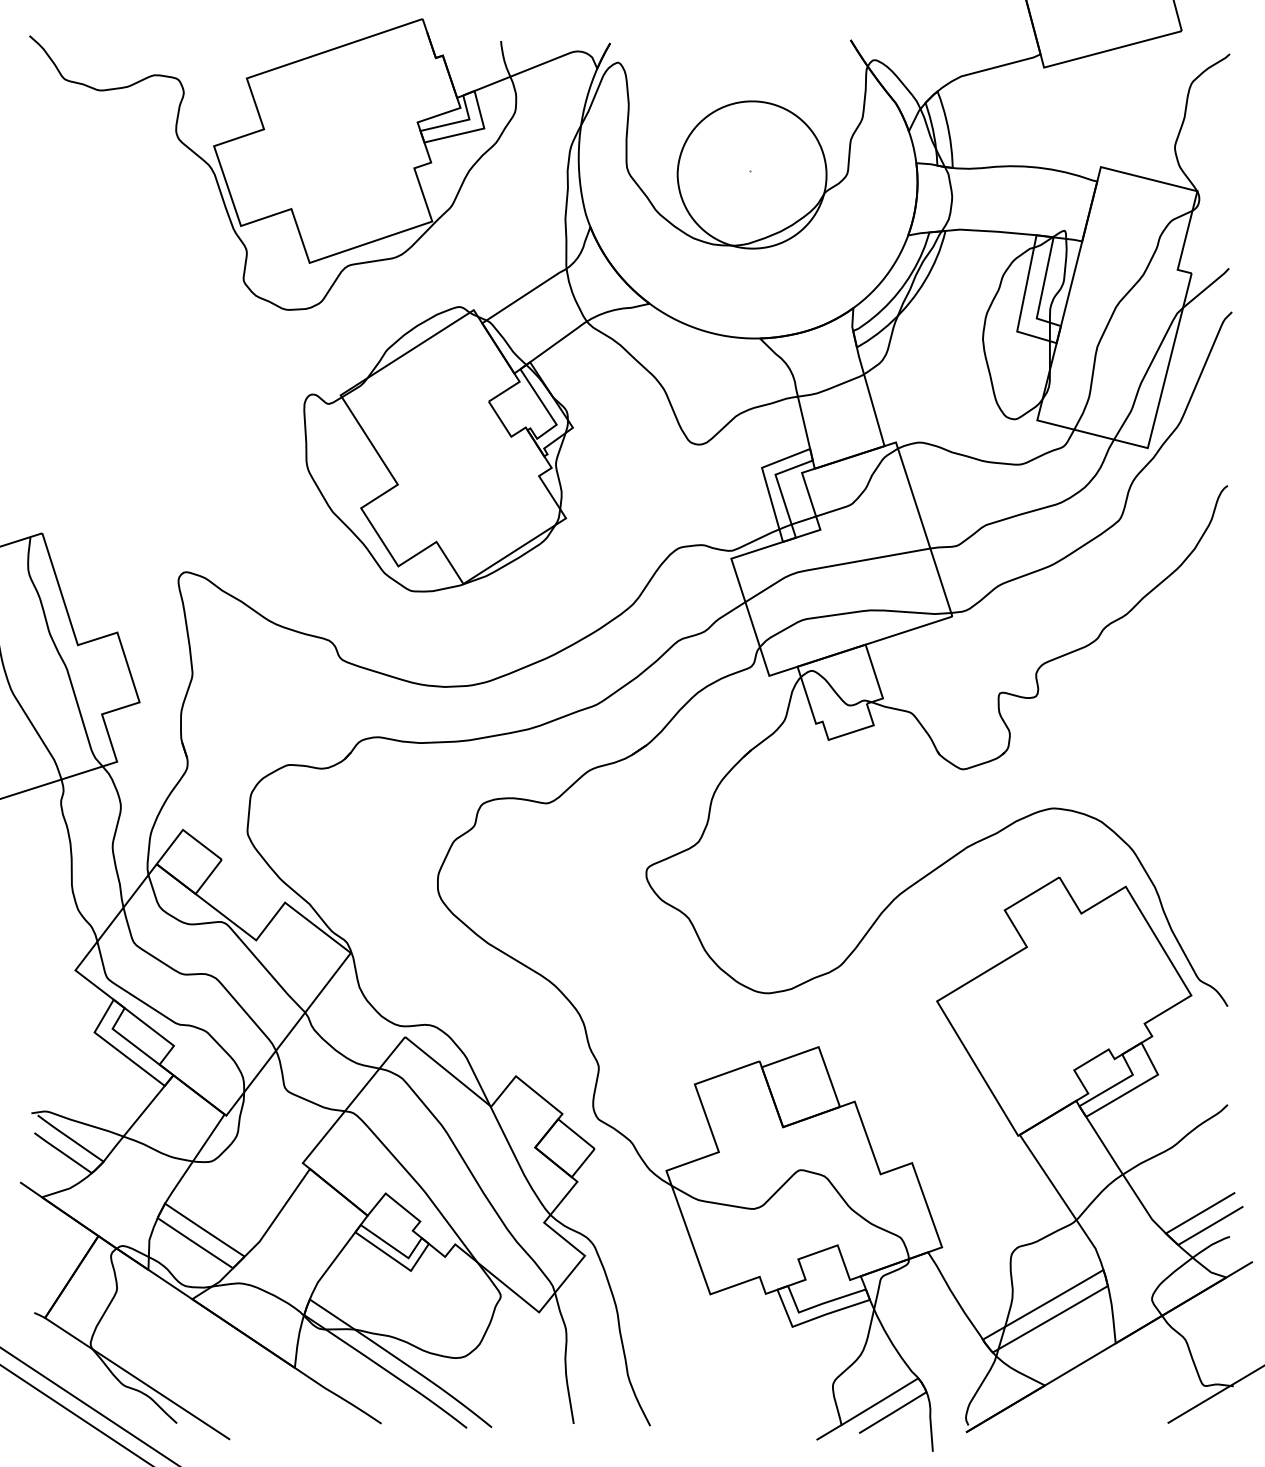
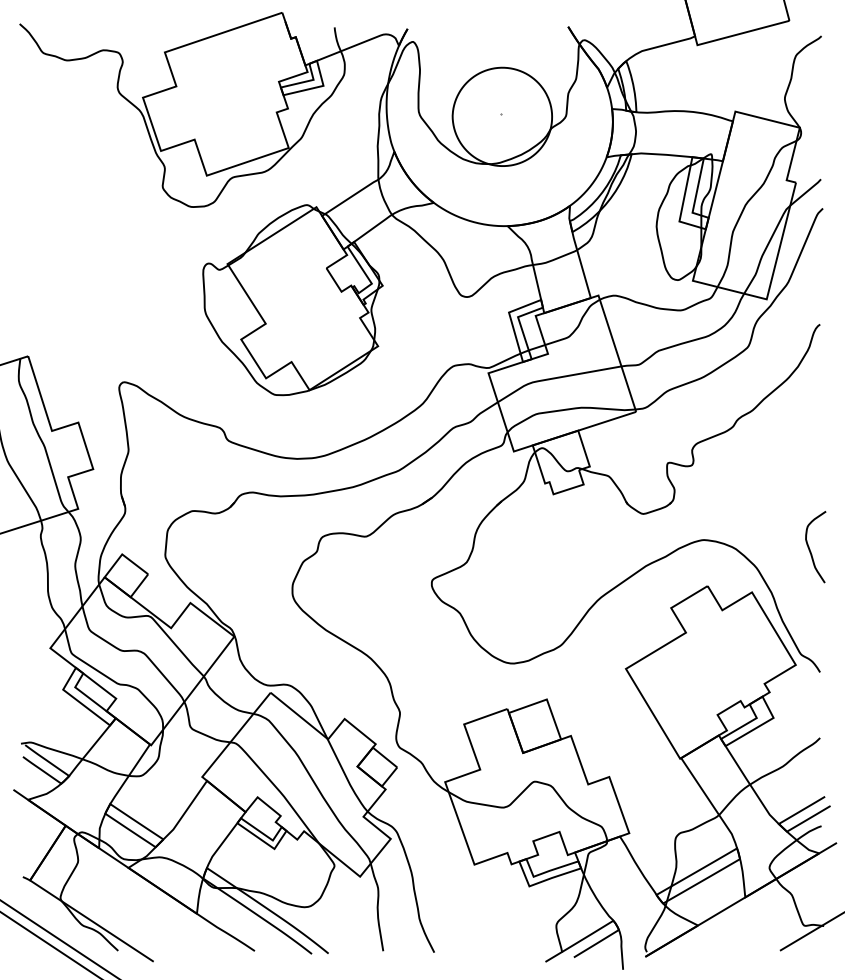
curve: (1213, 822) -> (810, 549), added

